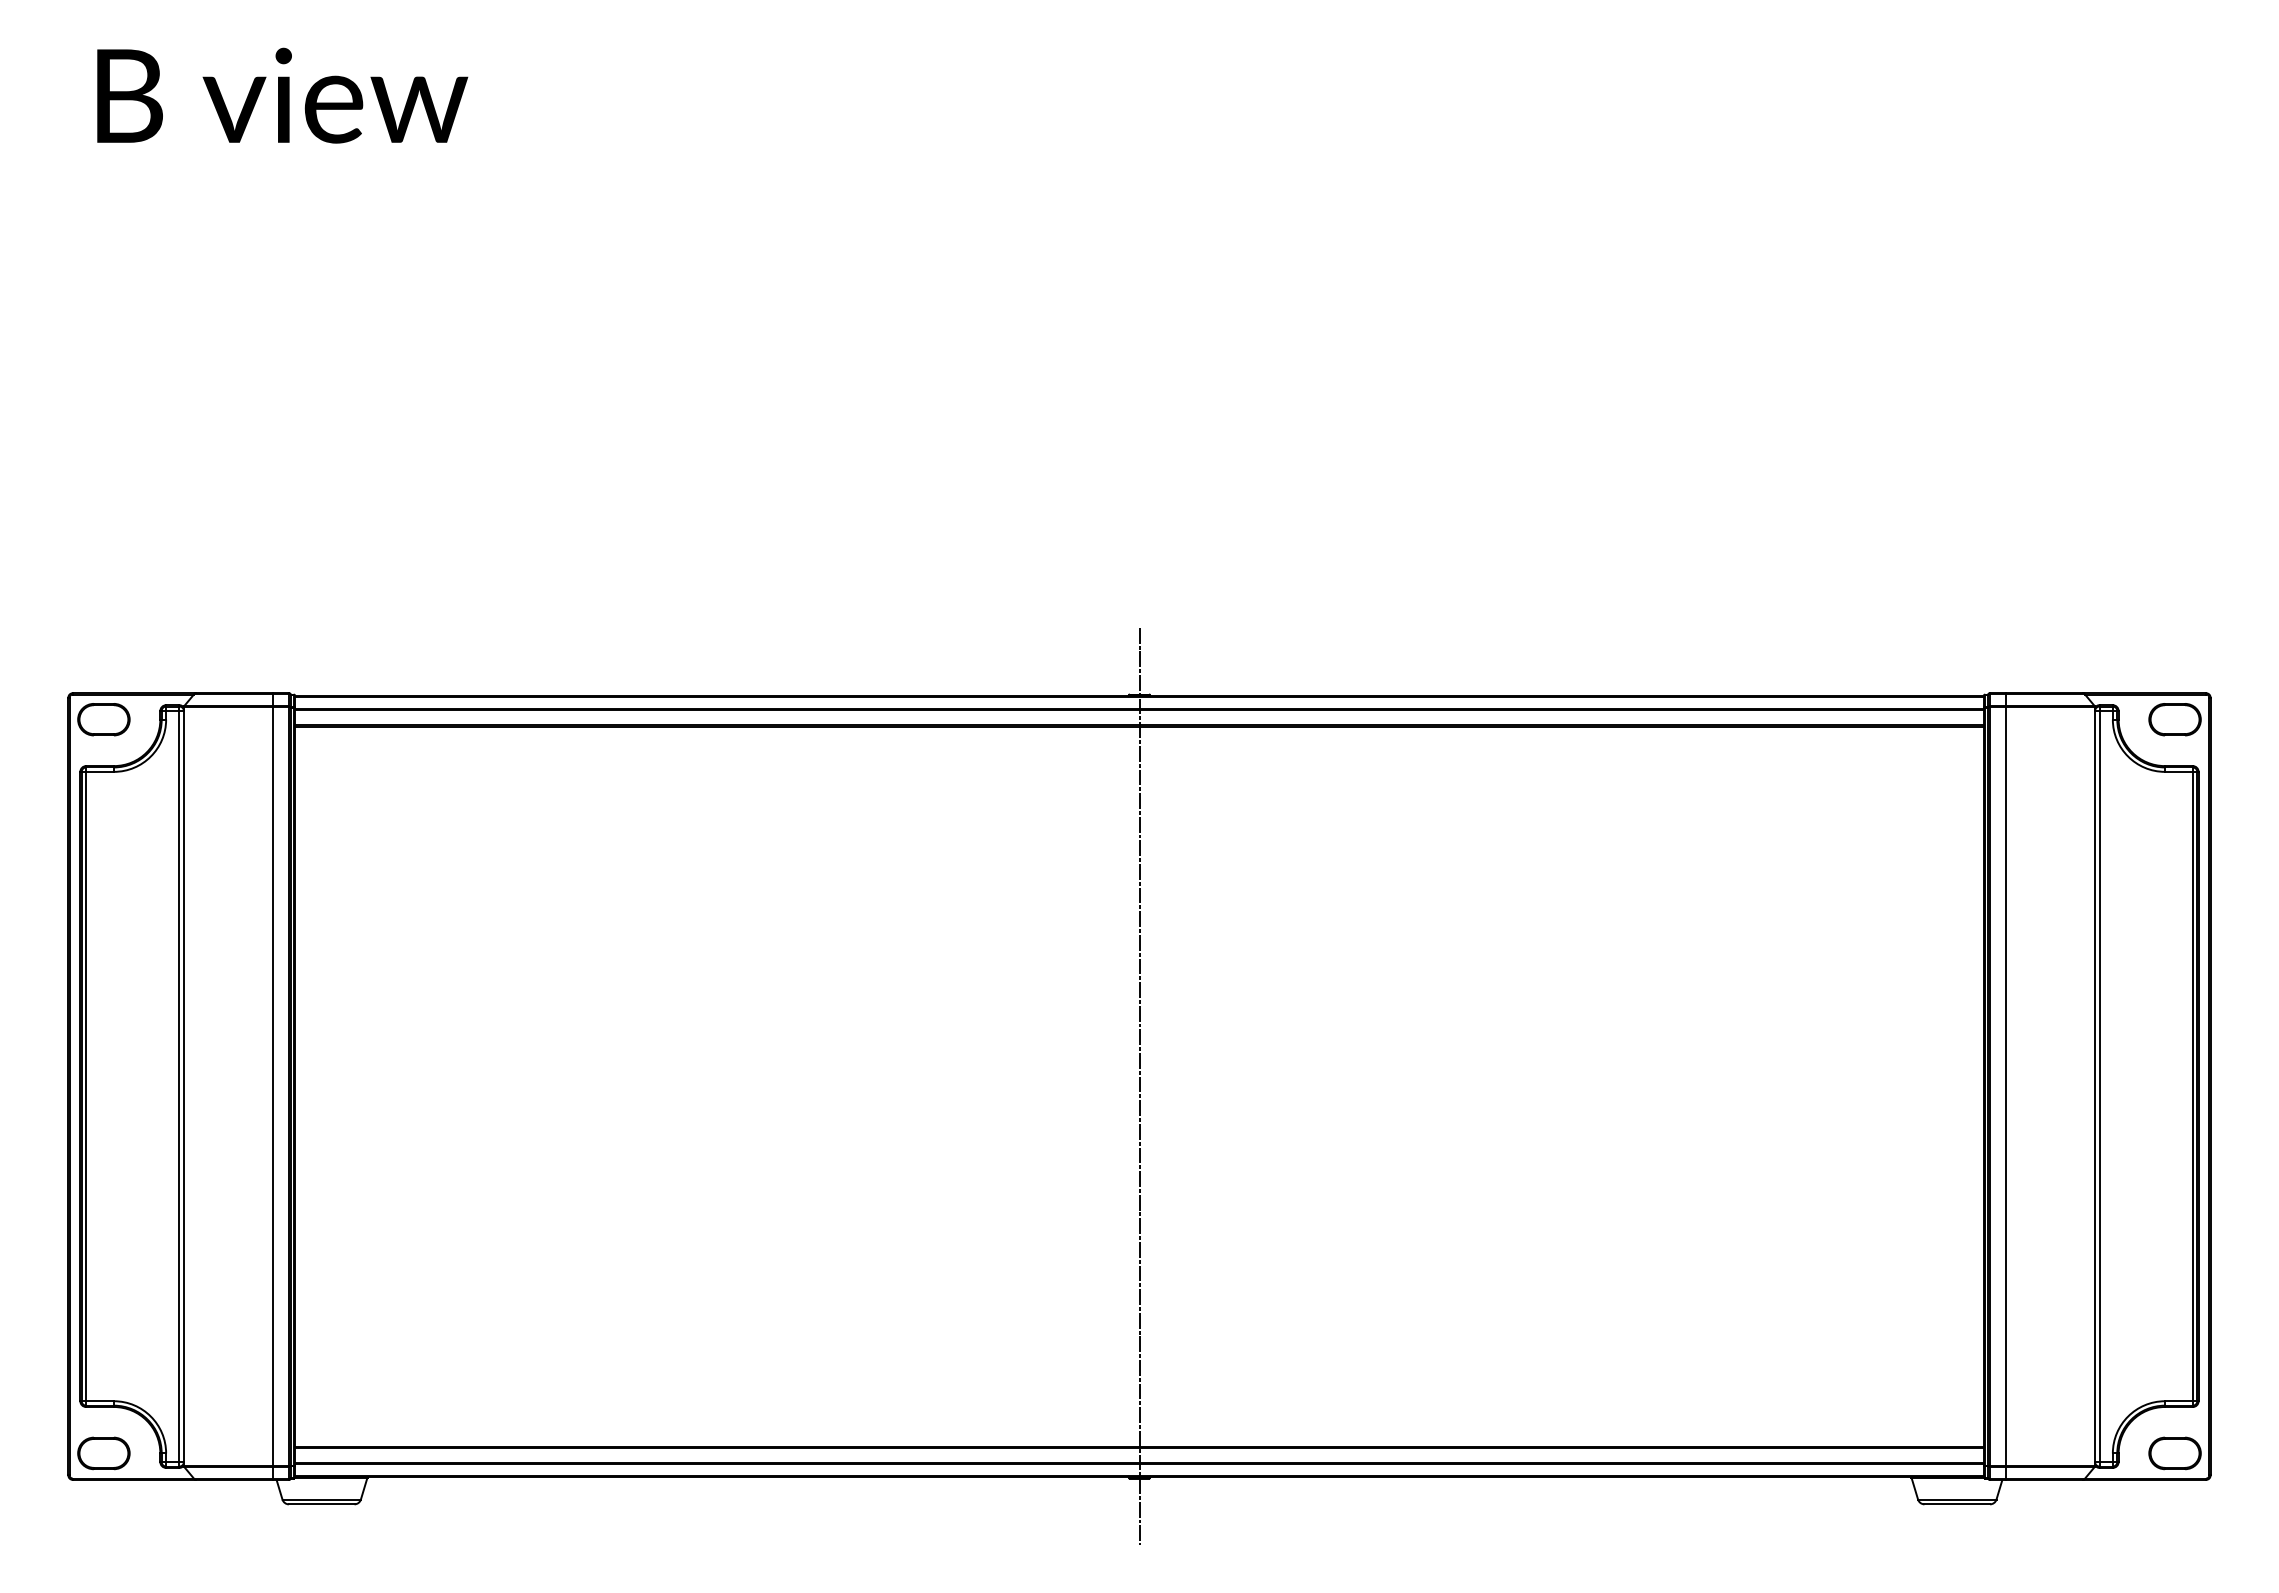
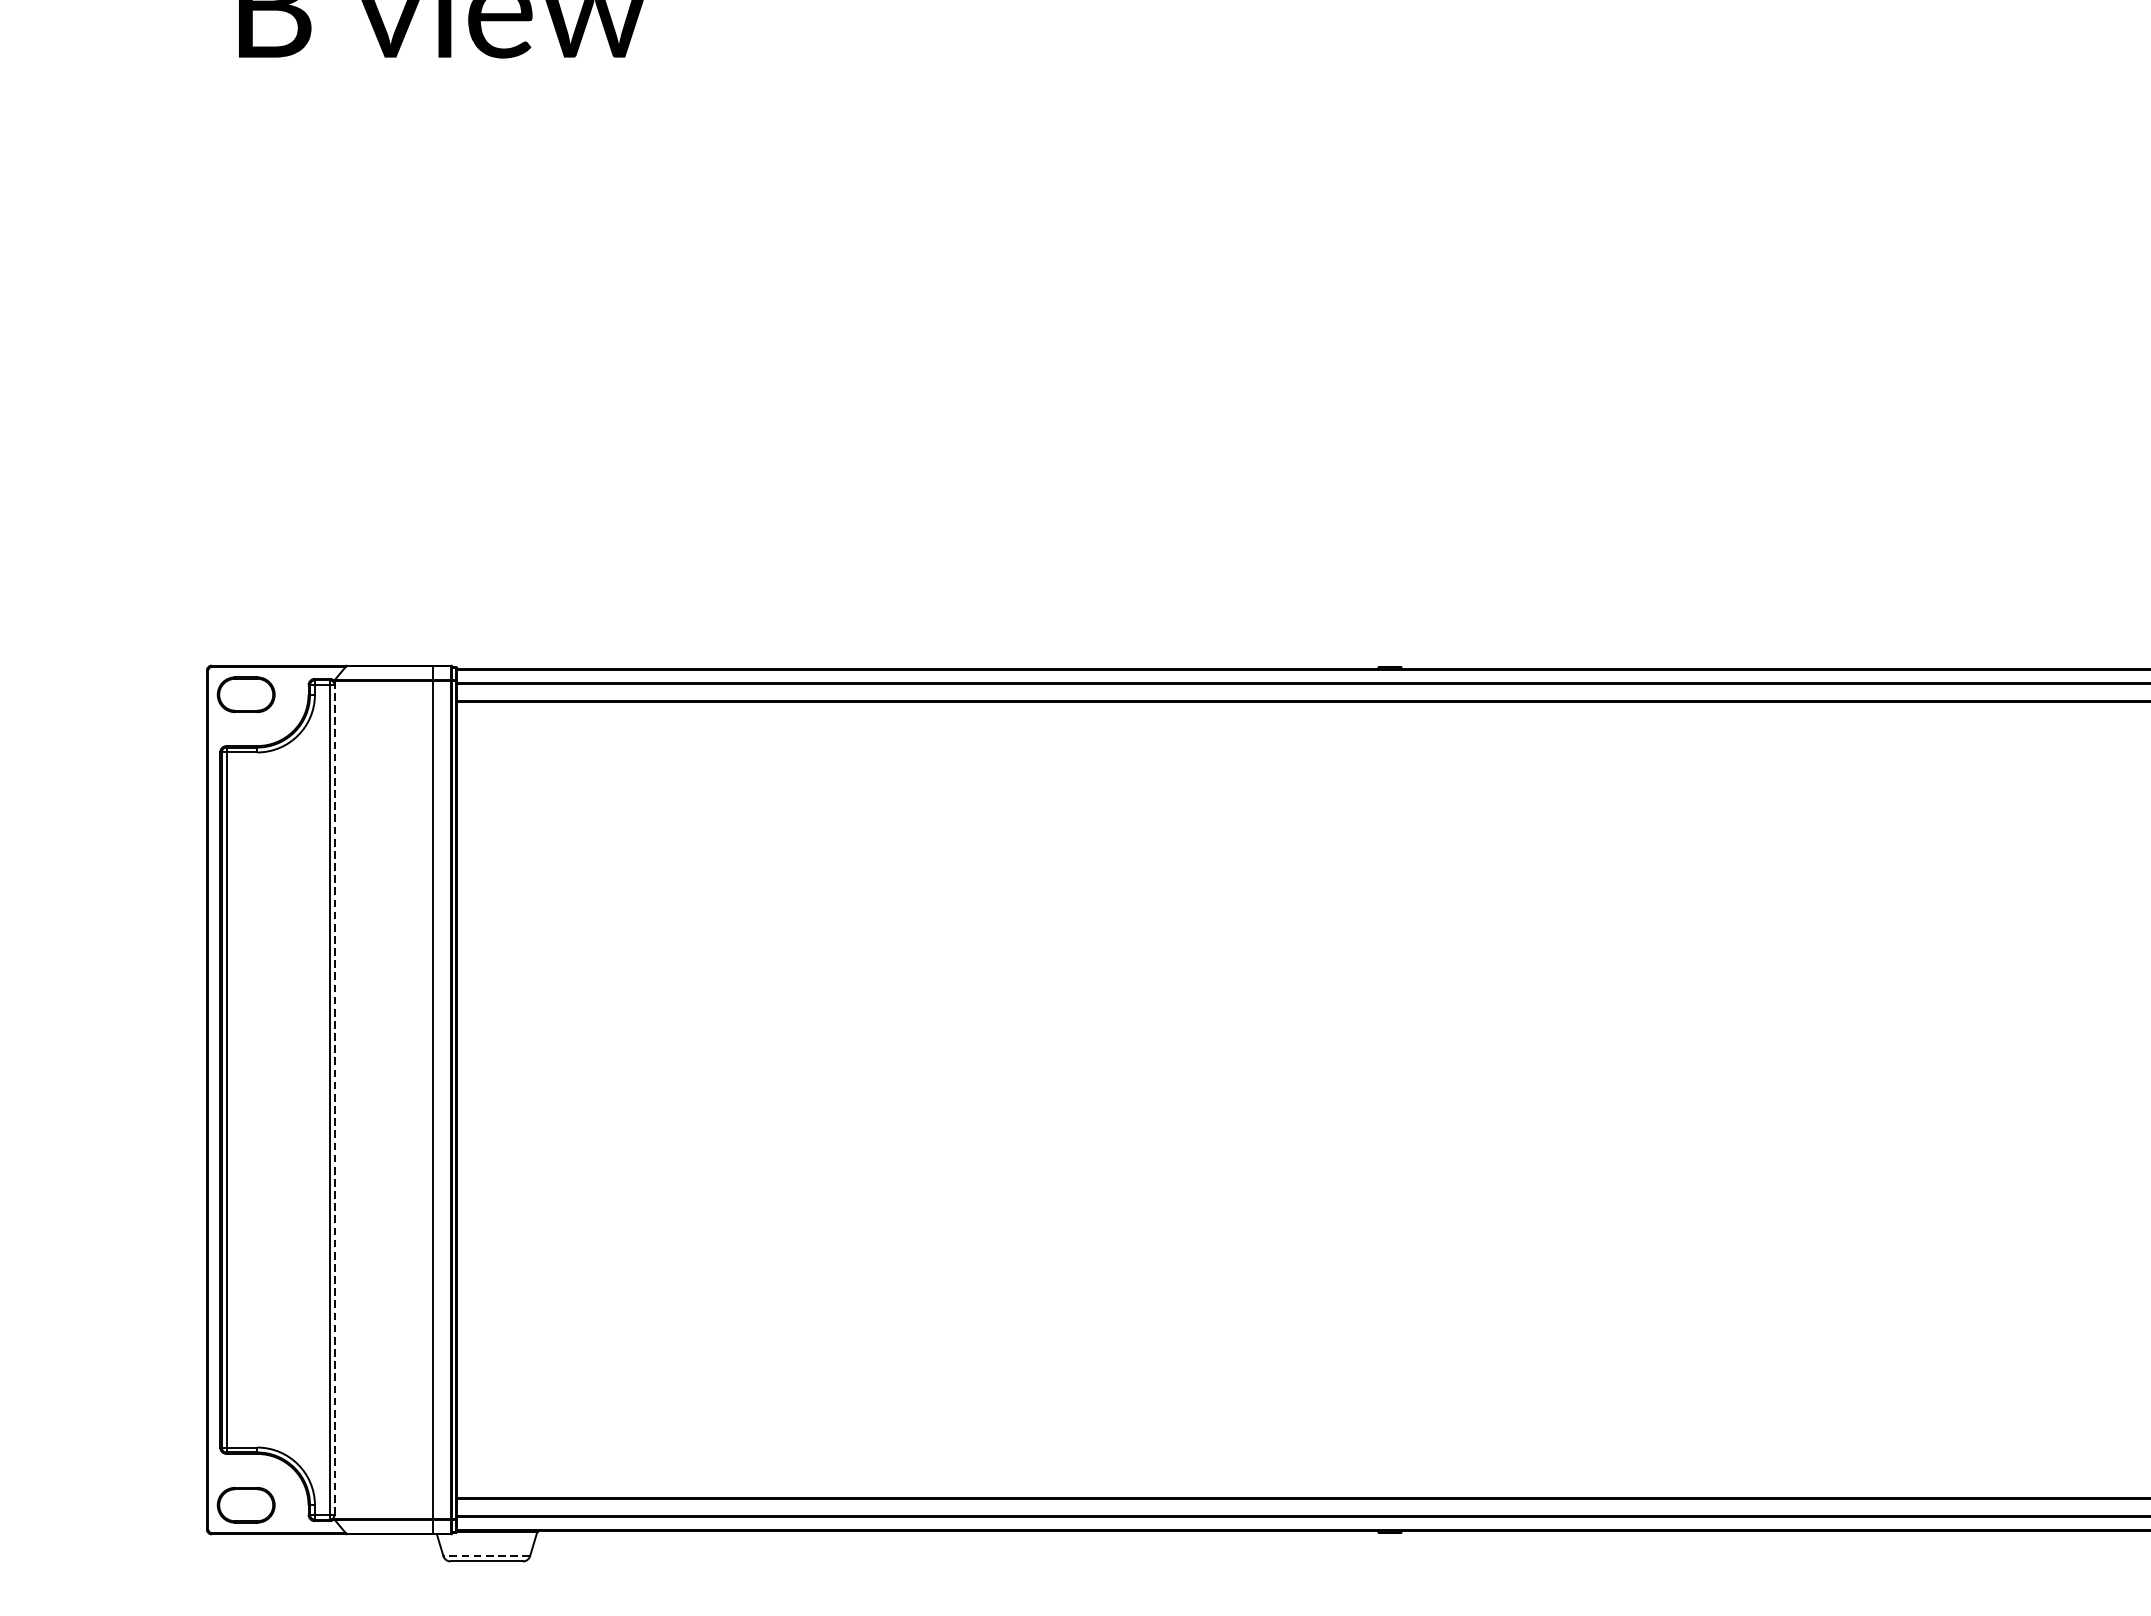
line: (183, 1086) -> (334, 1099), solid -> dashed
line: (1139, 1086) -> (1390, 1099), removed
line: (321, 1499) -> (486, 1556), solid -> dashed

